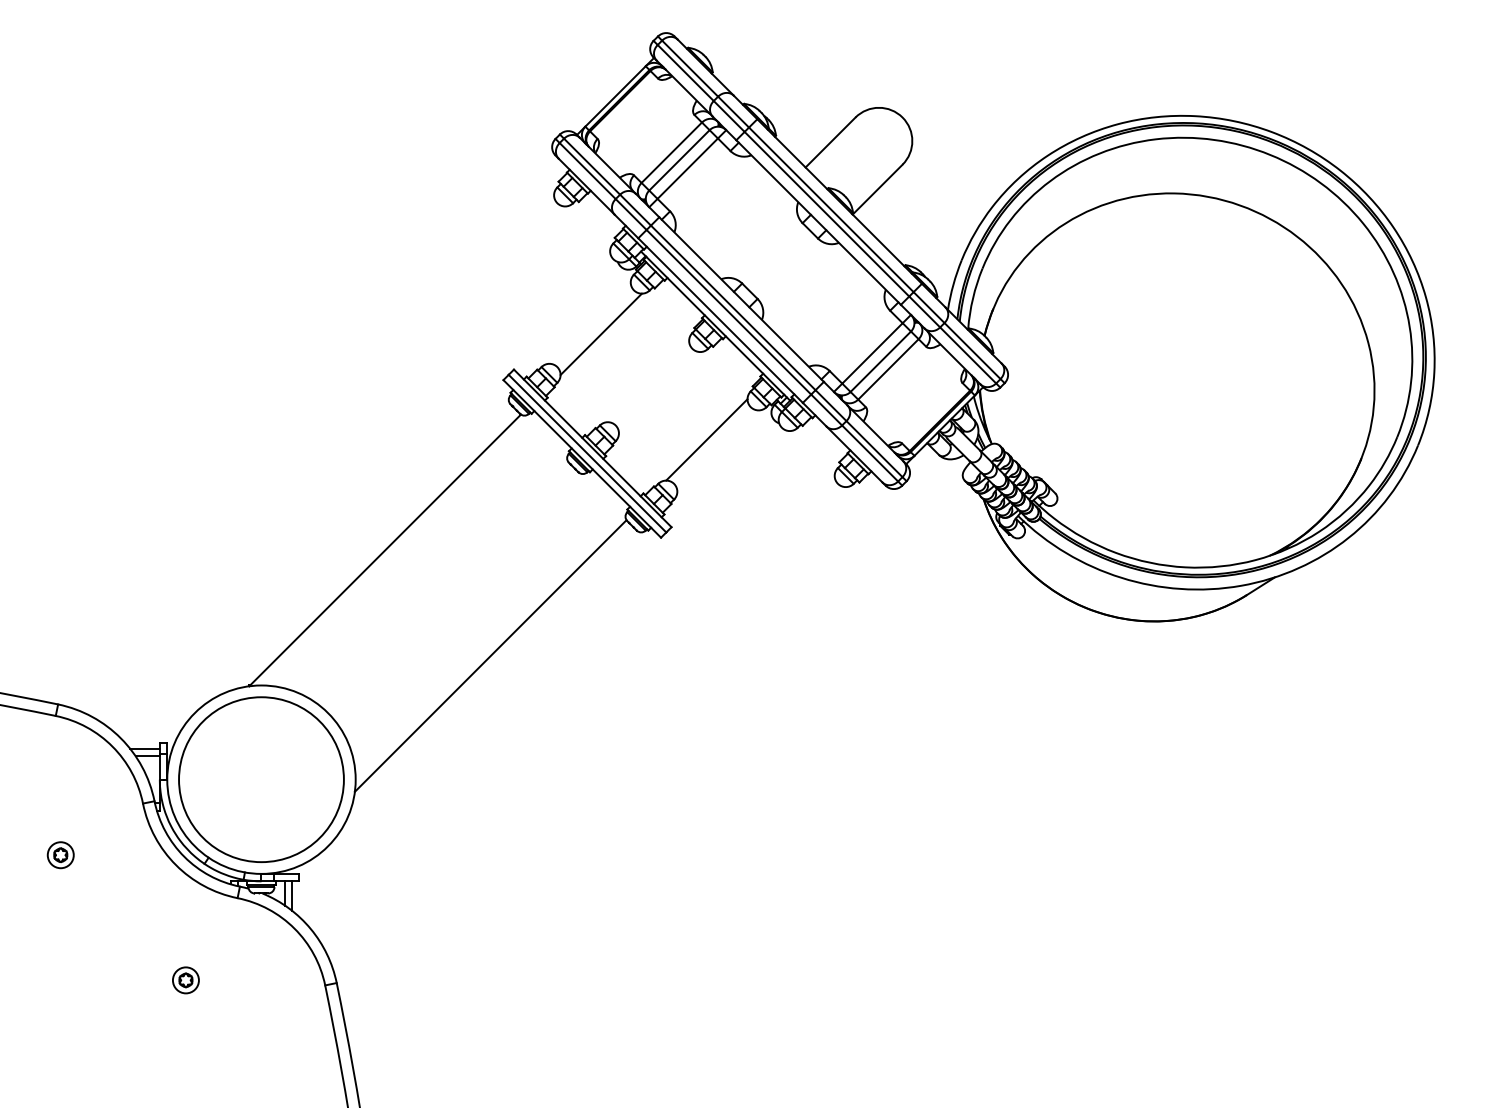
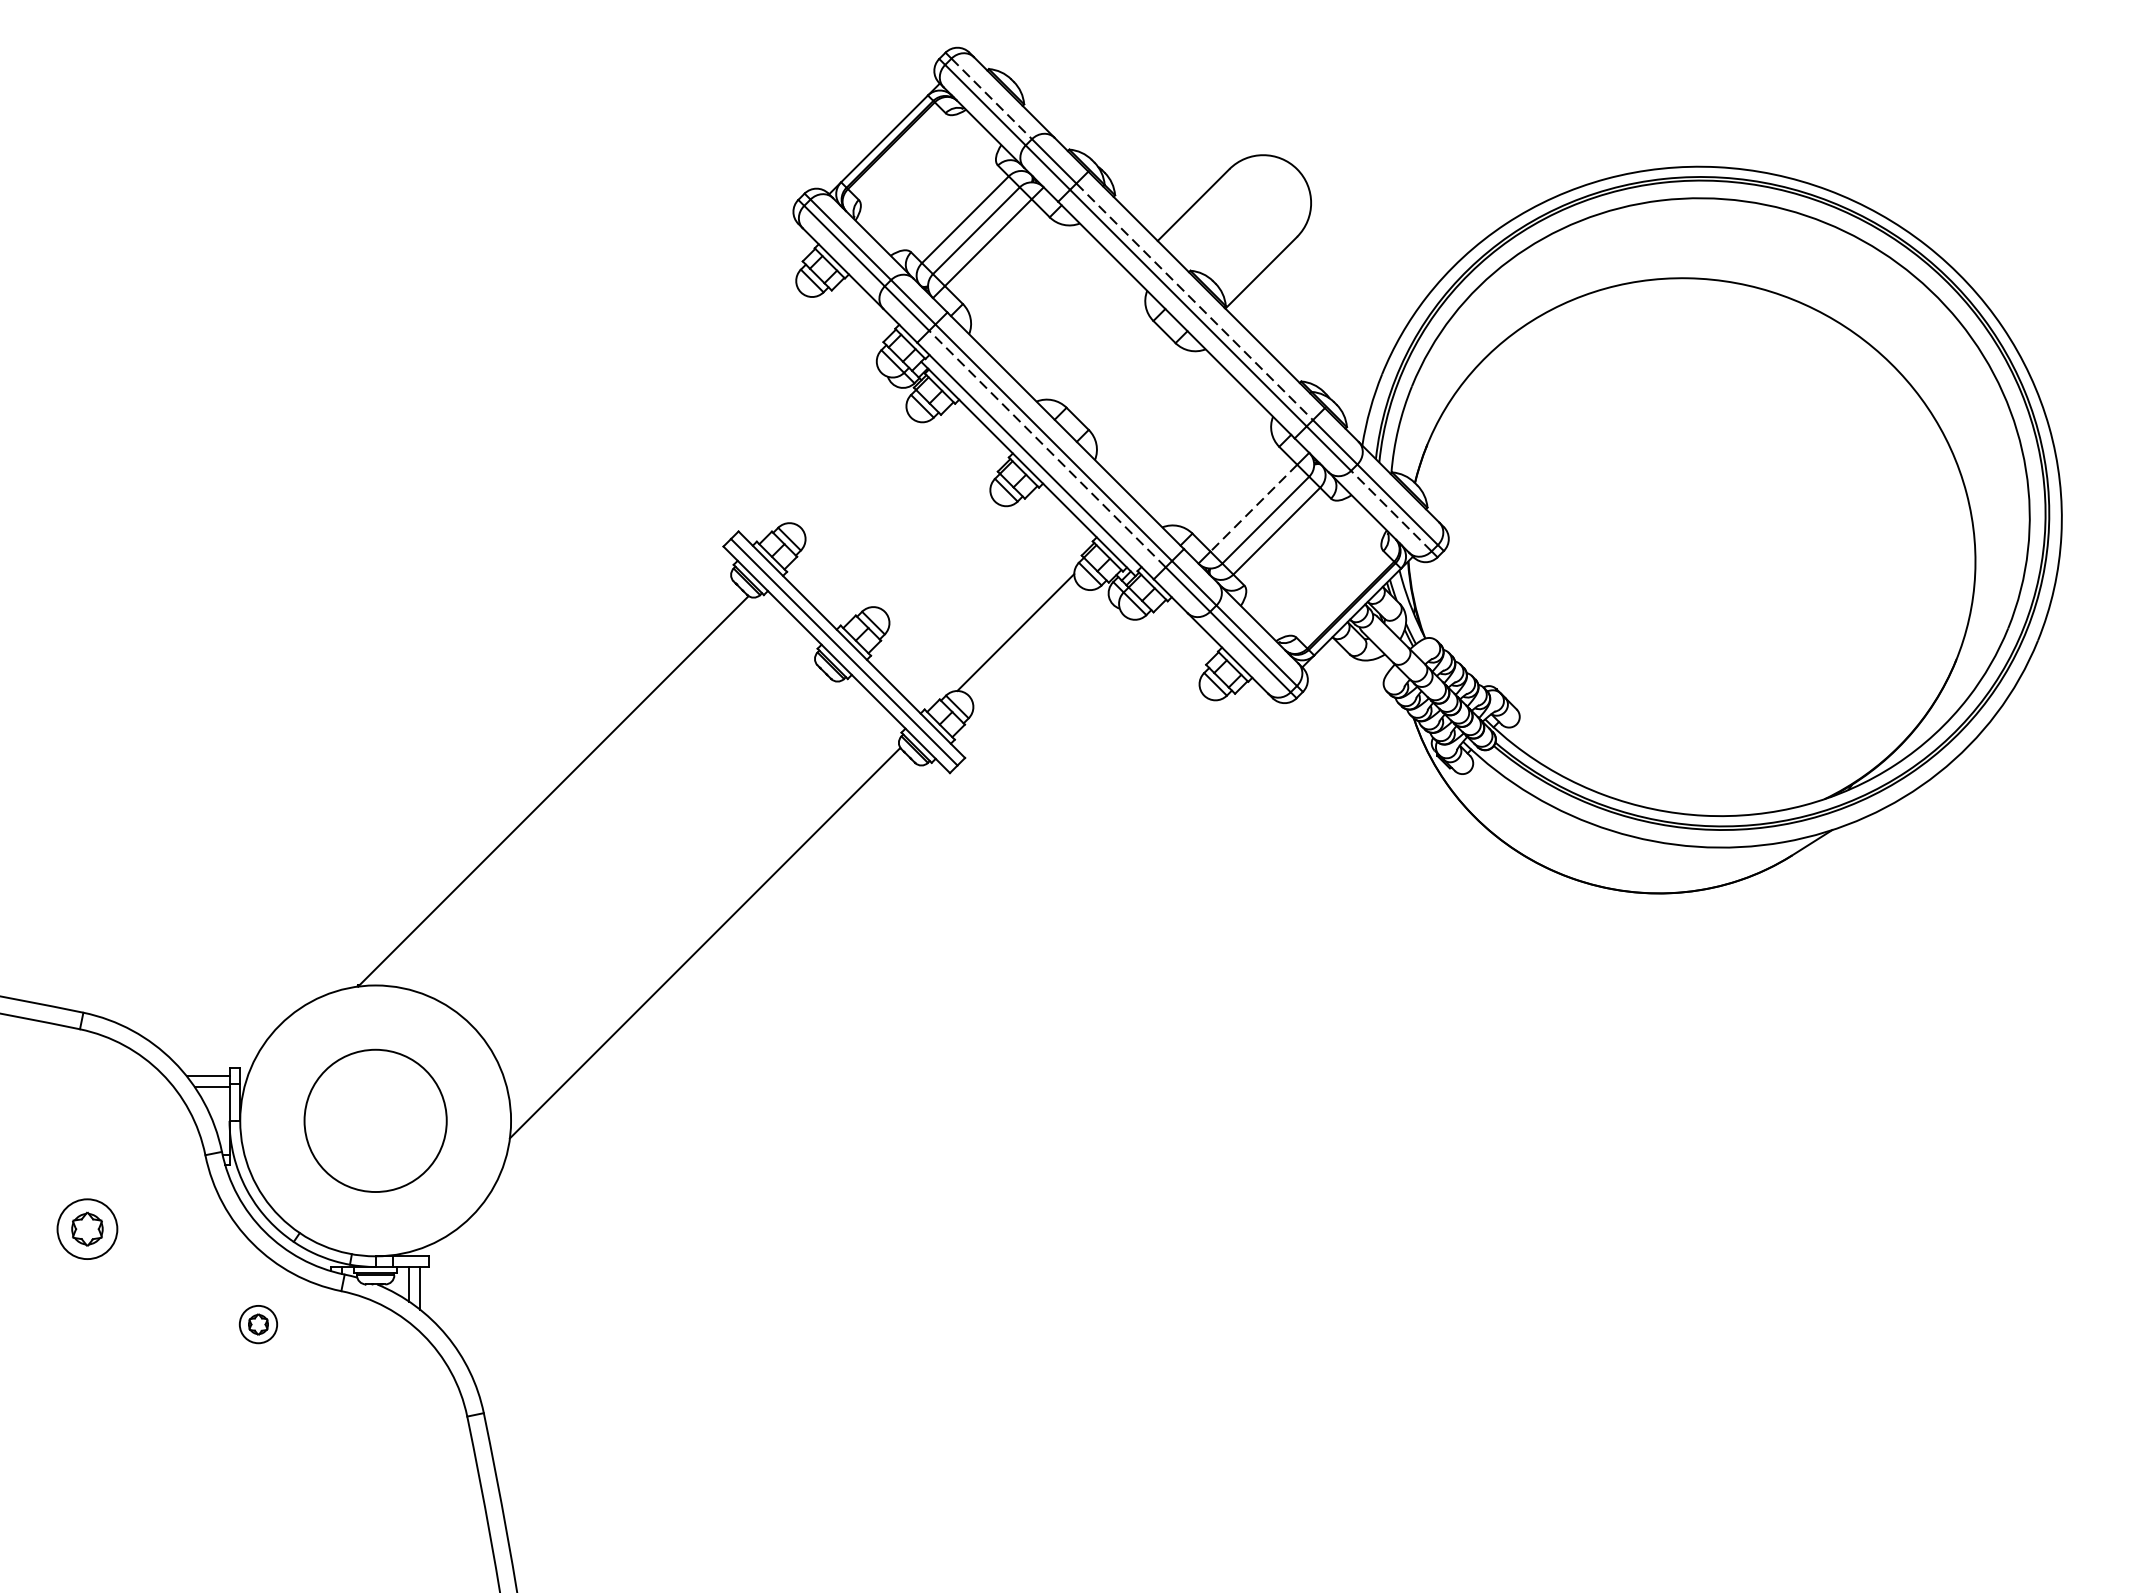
line: (690, 68) -> (992, 98), solid -> dashed
line: (831, 210) -> (1194, 302), solid -> dashed
line: (728, 311) -> (1046, 447), solid -> dashed
line: (600, 334) -> (862, 481), removed
line: (872, 353) -> (1253, 508), solid -> dashed
line: (968, 355) -> (1391, 511), solid -> dashed
circle: (261, 779) -> (375, 1120), size x0.6
part: (60, 855) -> (86, 1229), size x1.6
part: (185, 980) -> (257, 1324), moved

